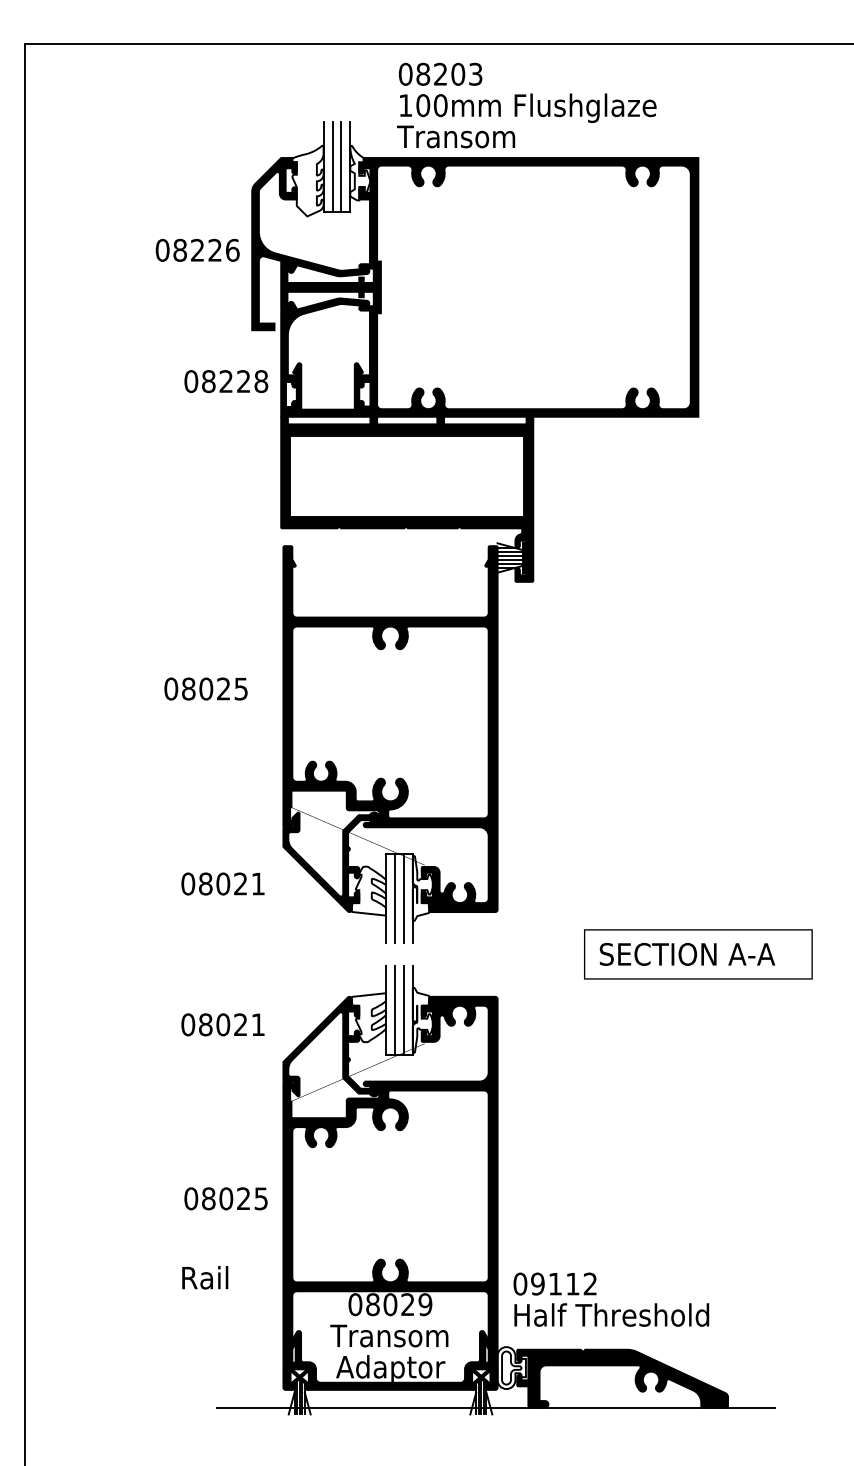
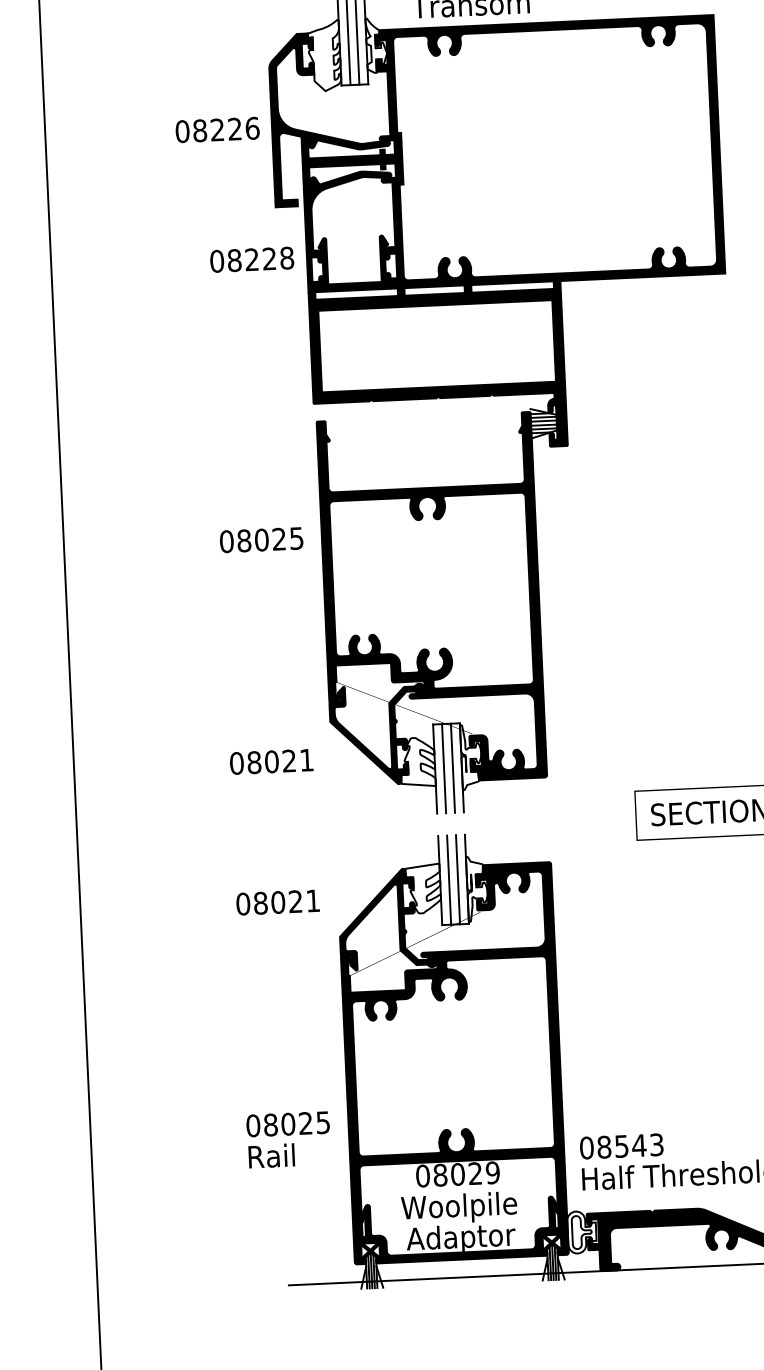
text: (205, 688) -> (261, 539), moved
text: (225, 1198) -> (287, 1123), moved
text: (563, 1283) -> (629, 1145), 09112 -> 08543
text: (389, 1338) -> (458, 1208), Transom -> Woolpile

